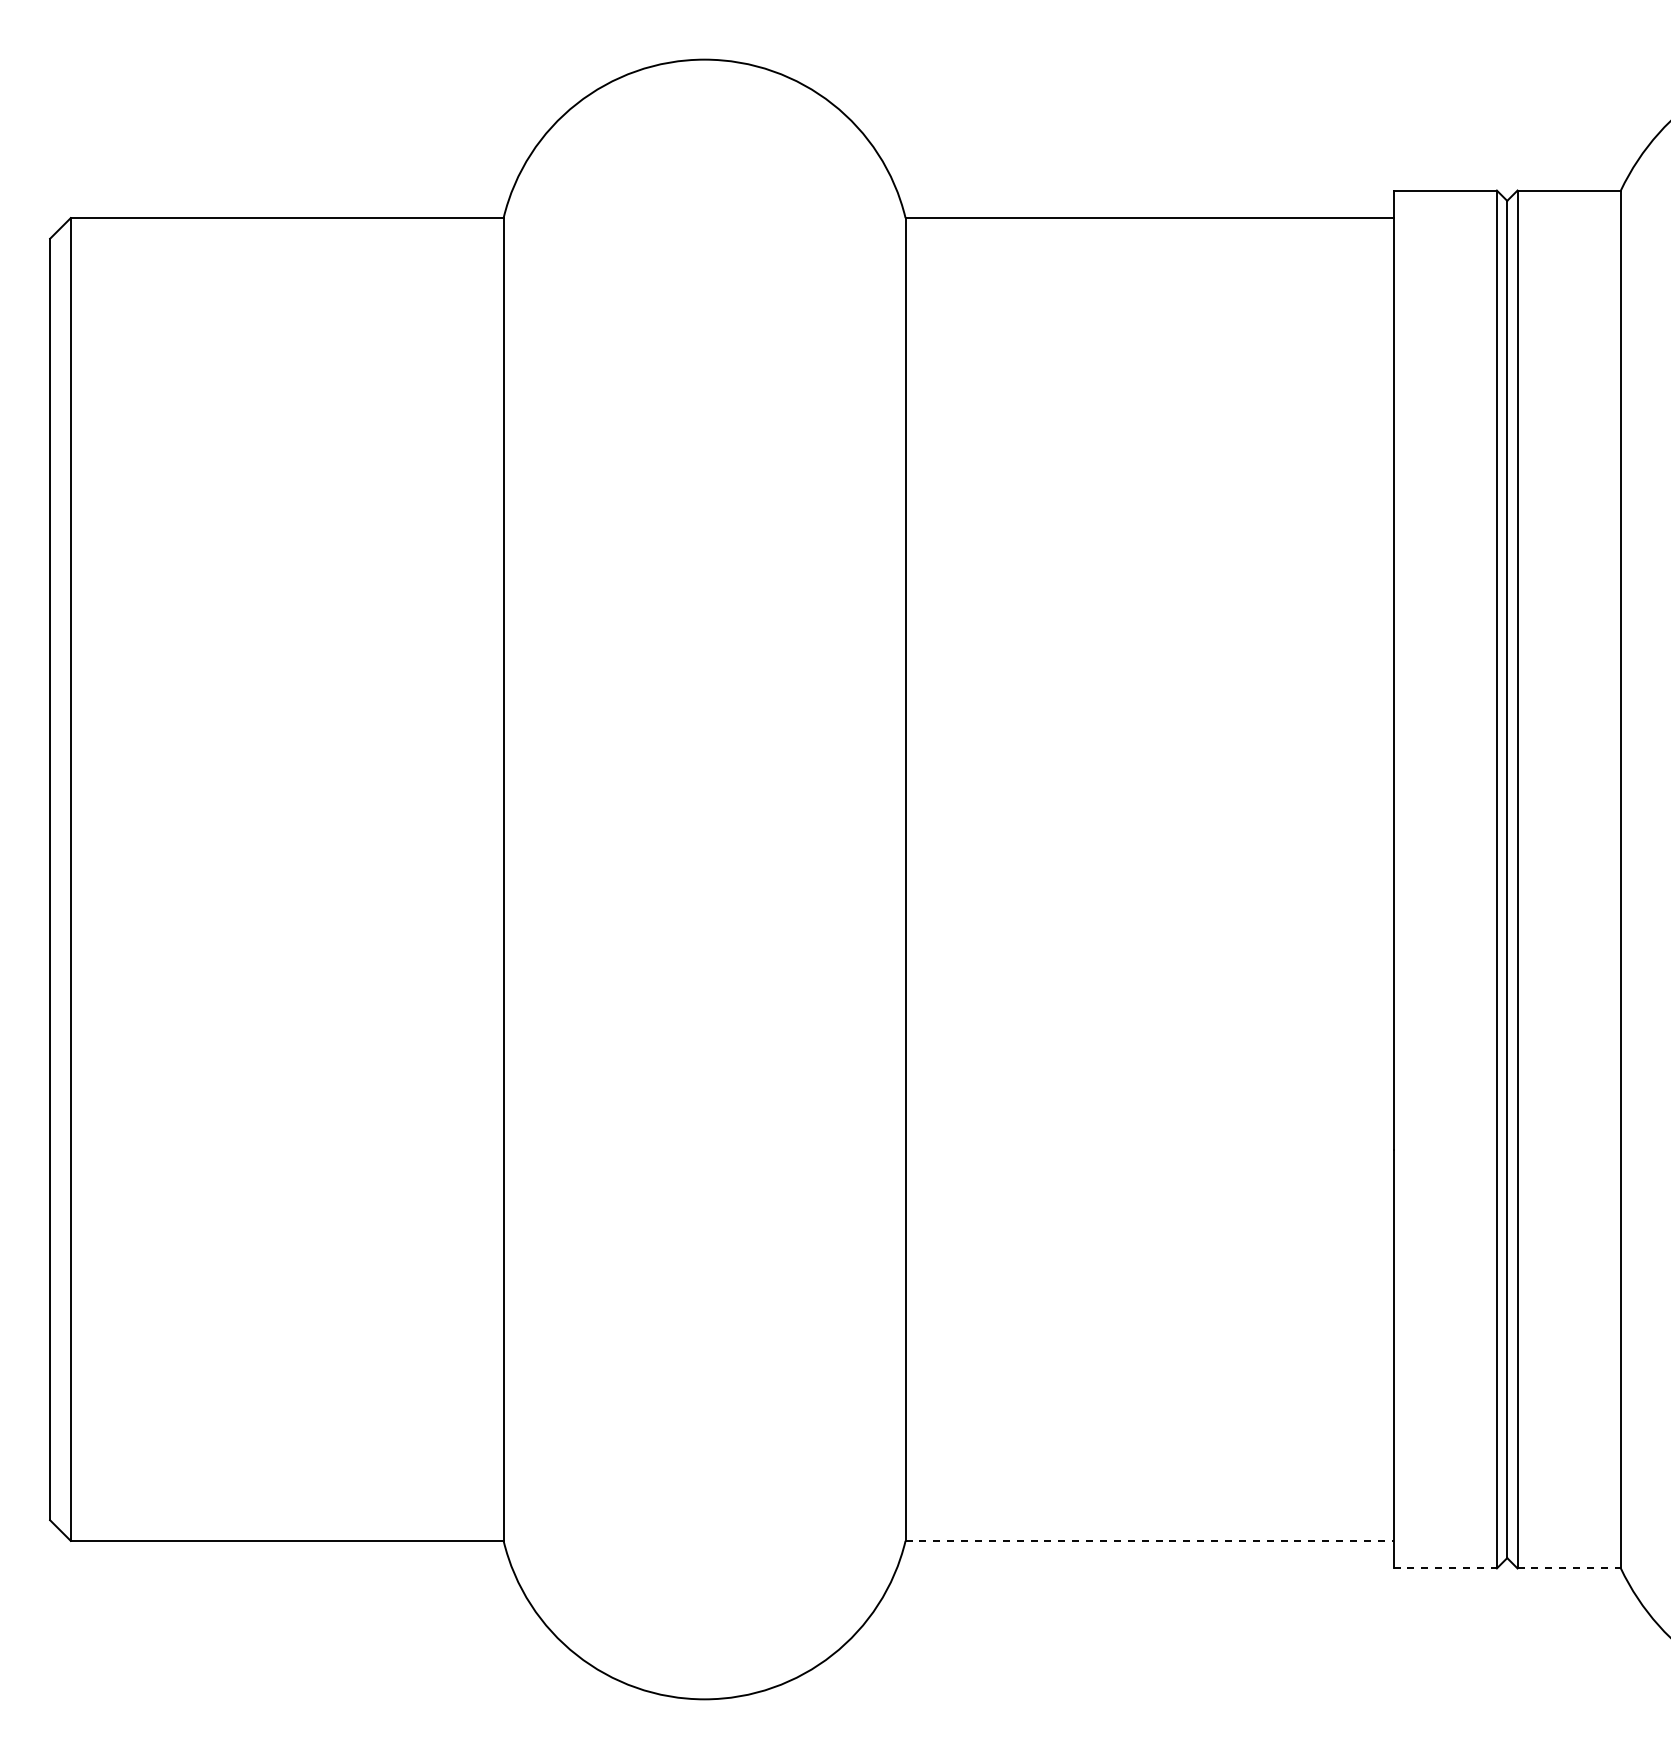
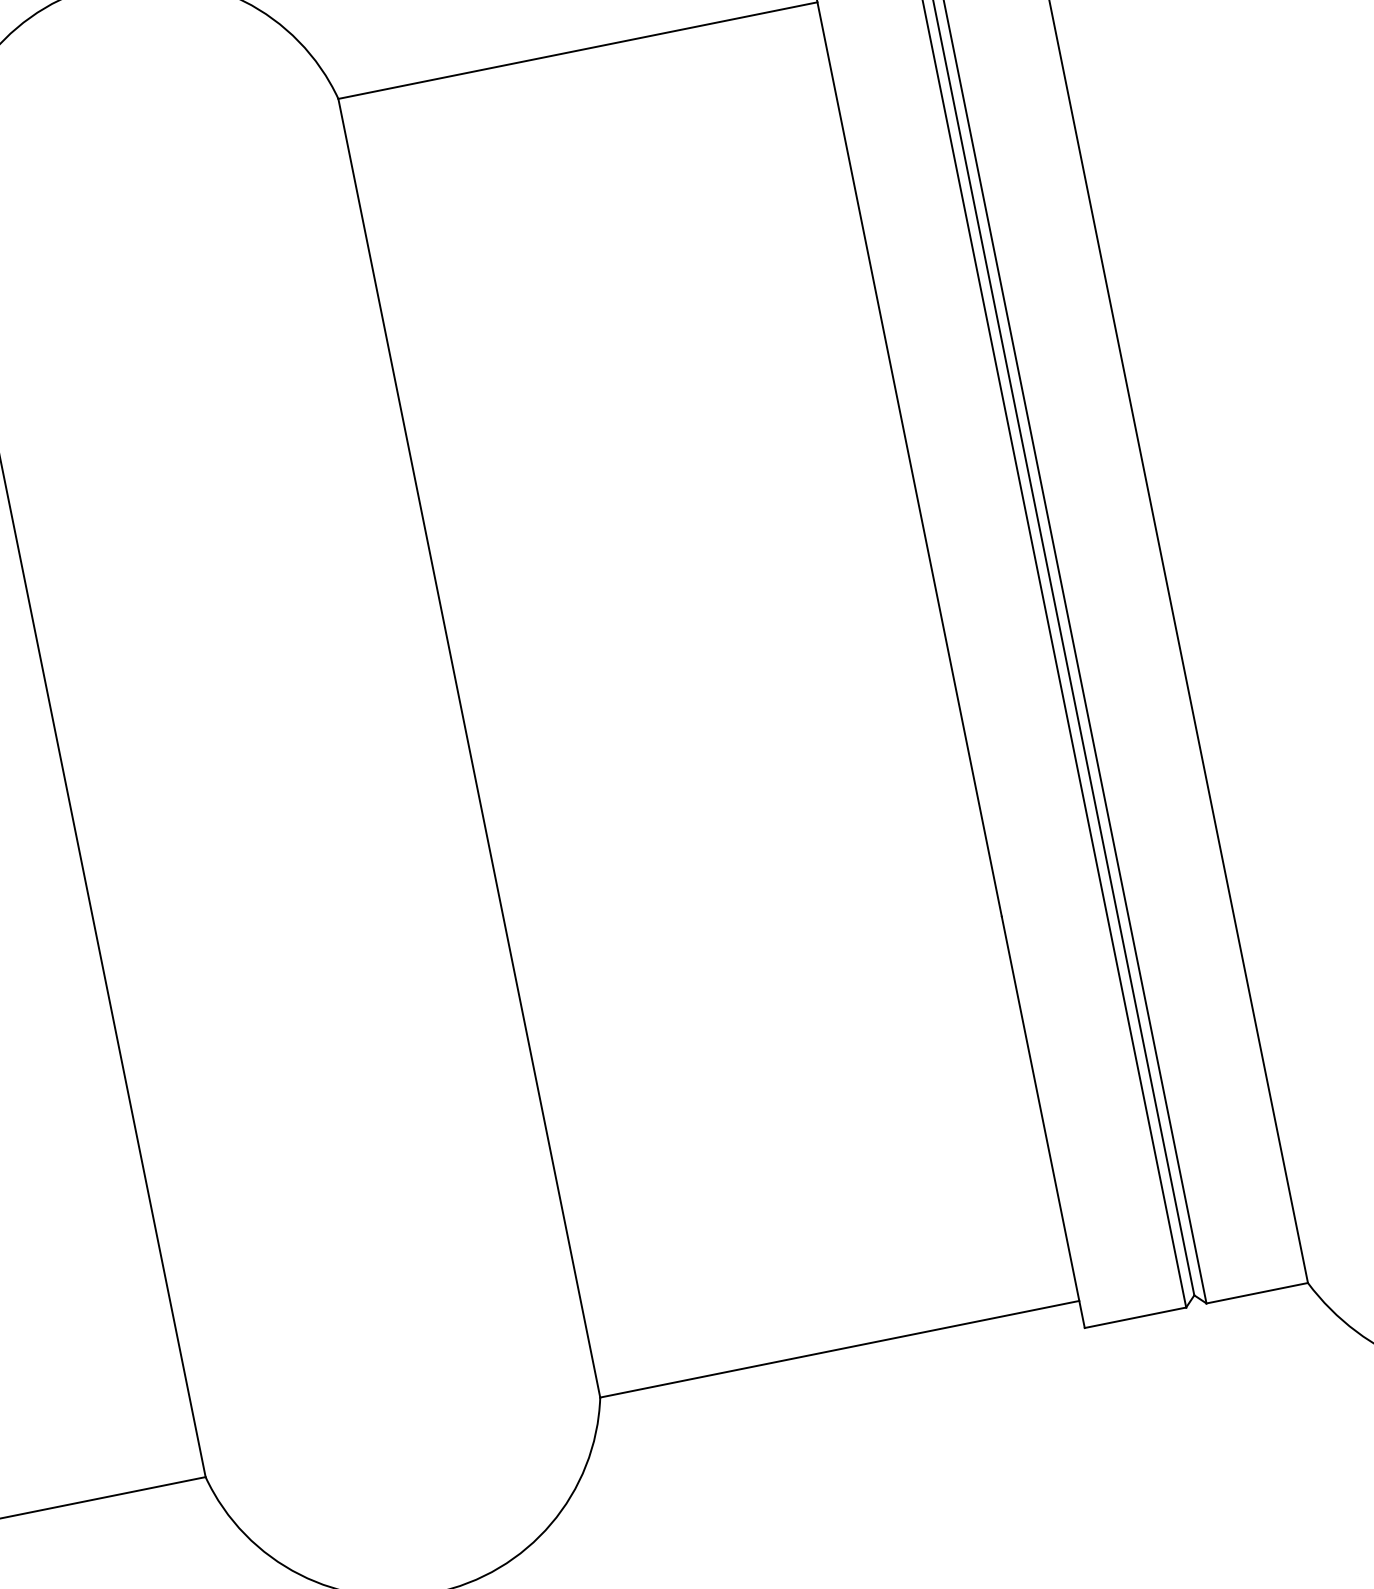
line: (1149, 1540) -> (839, 1348), dashed -> solid
line: (1445, 1568) -> (1135, 1317), dashed -> solid
line: (1569, 1568) -> (1257, 1293), dashed -> solid

